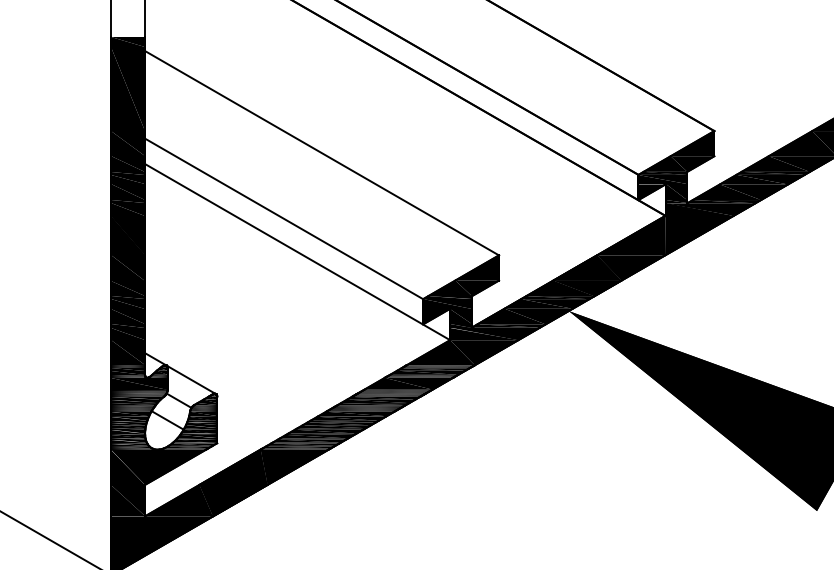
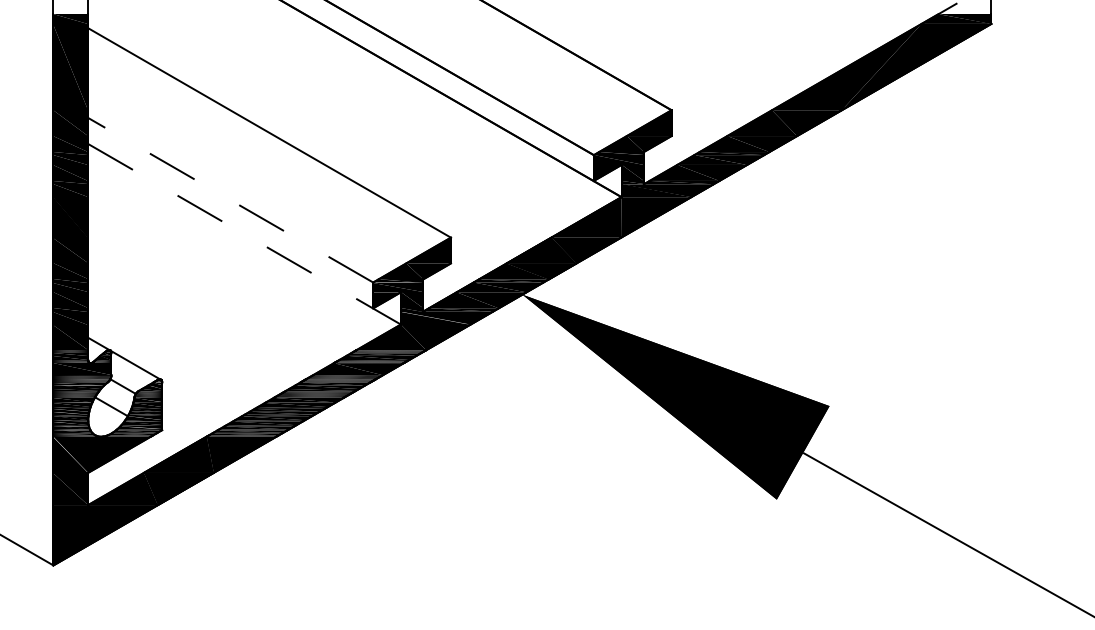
line: (283, 219) -> (230, 200), solid -> dashed
line: (297, 252) -> (244, 234), solid -> dashed

